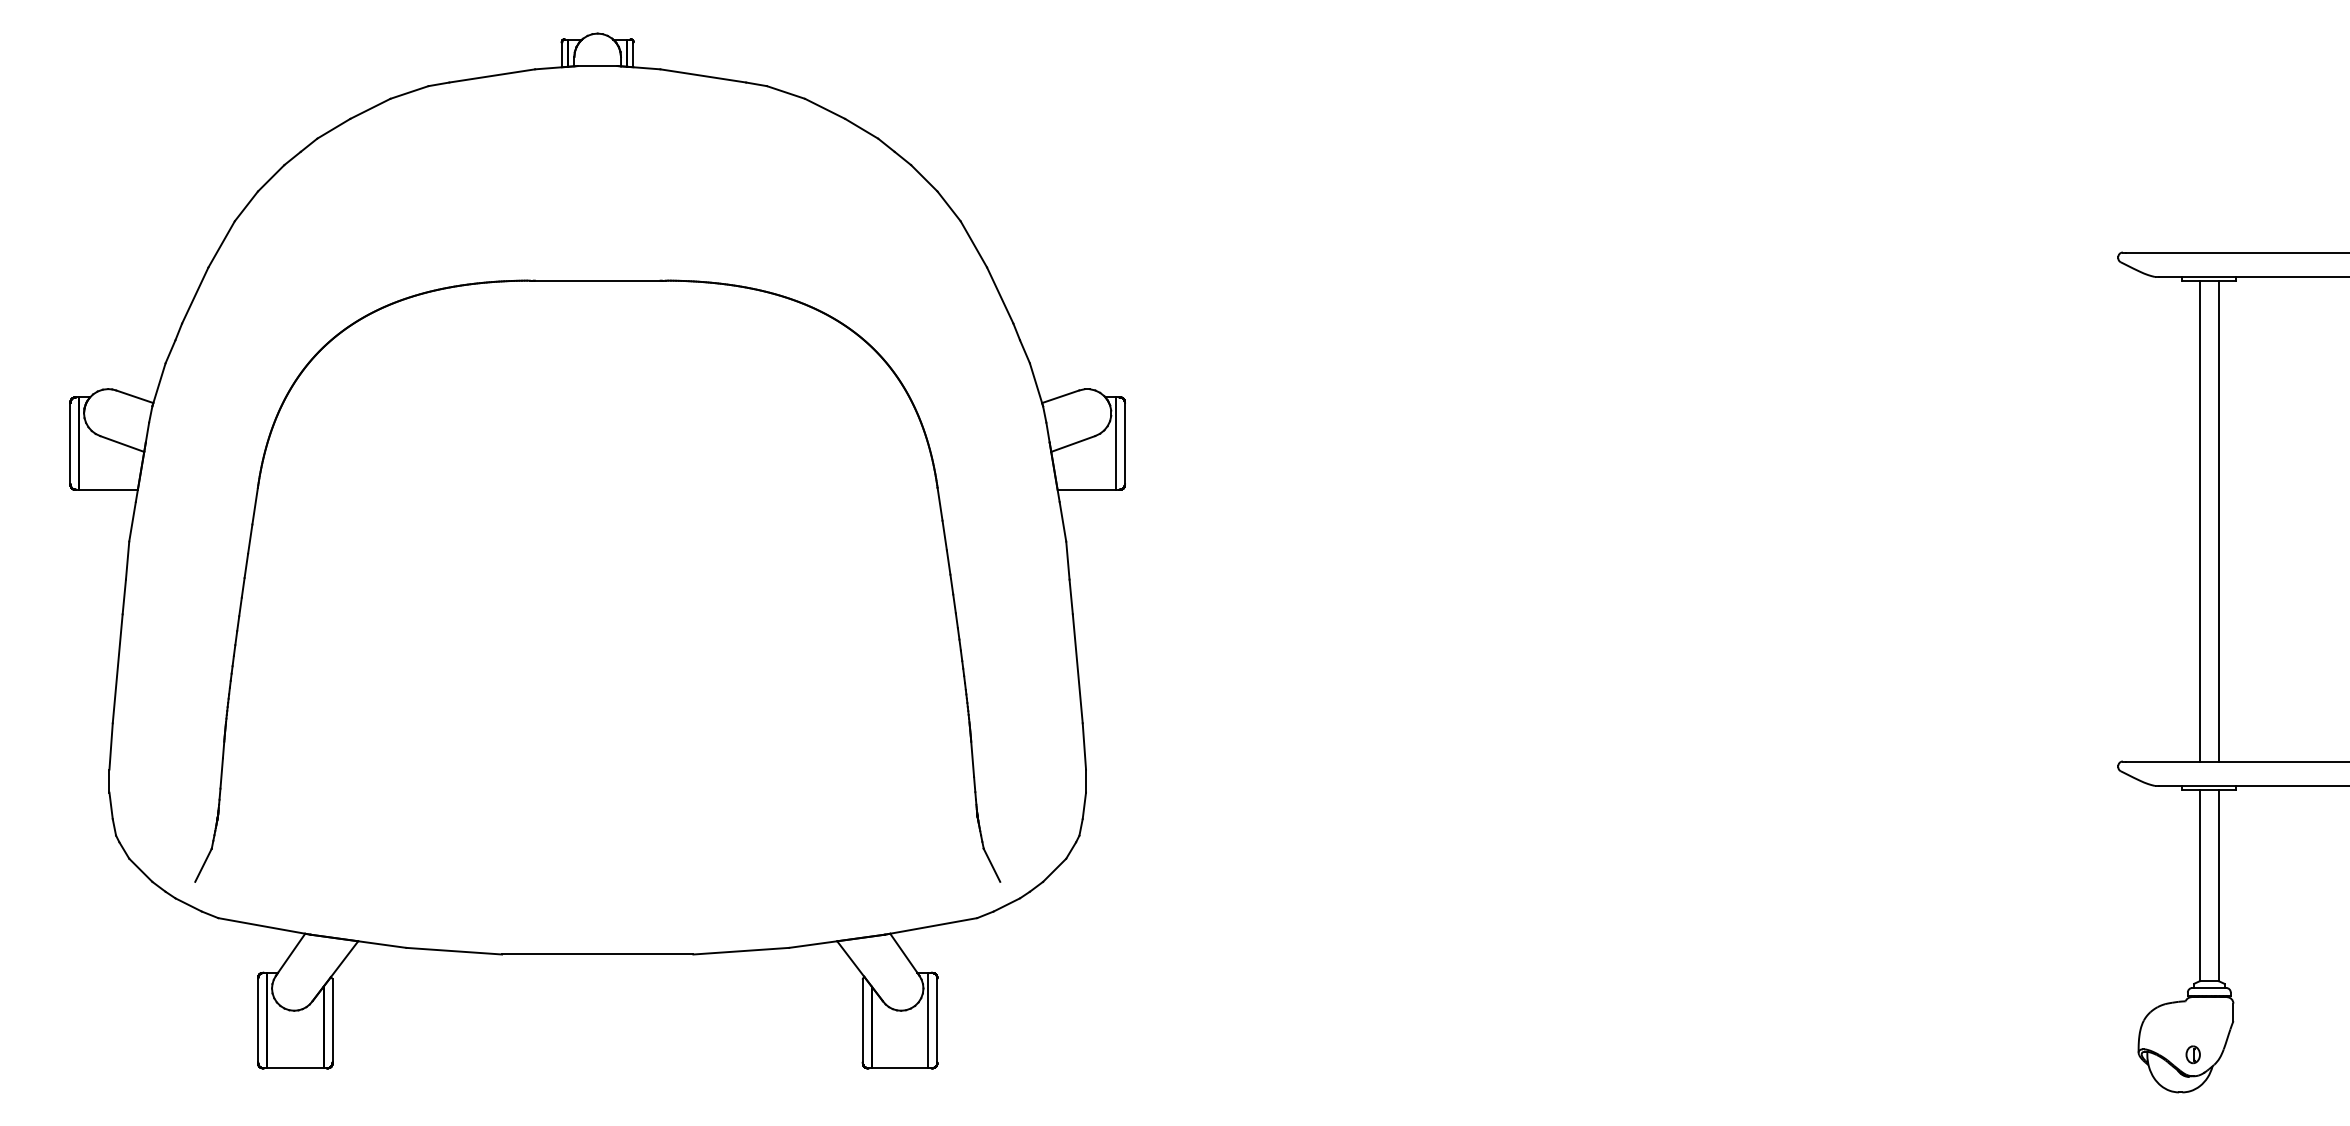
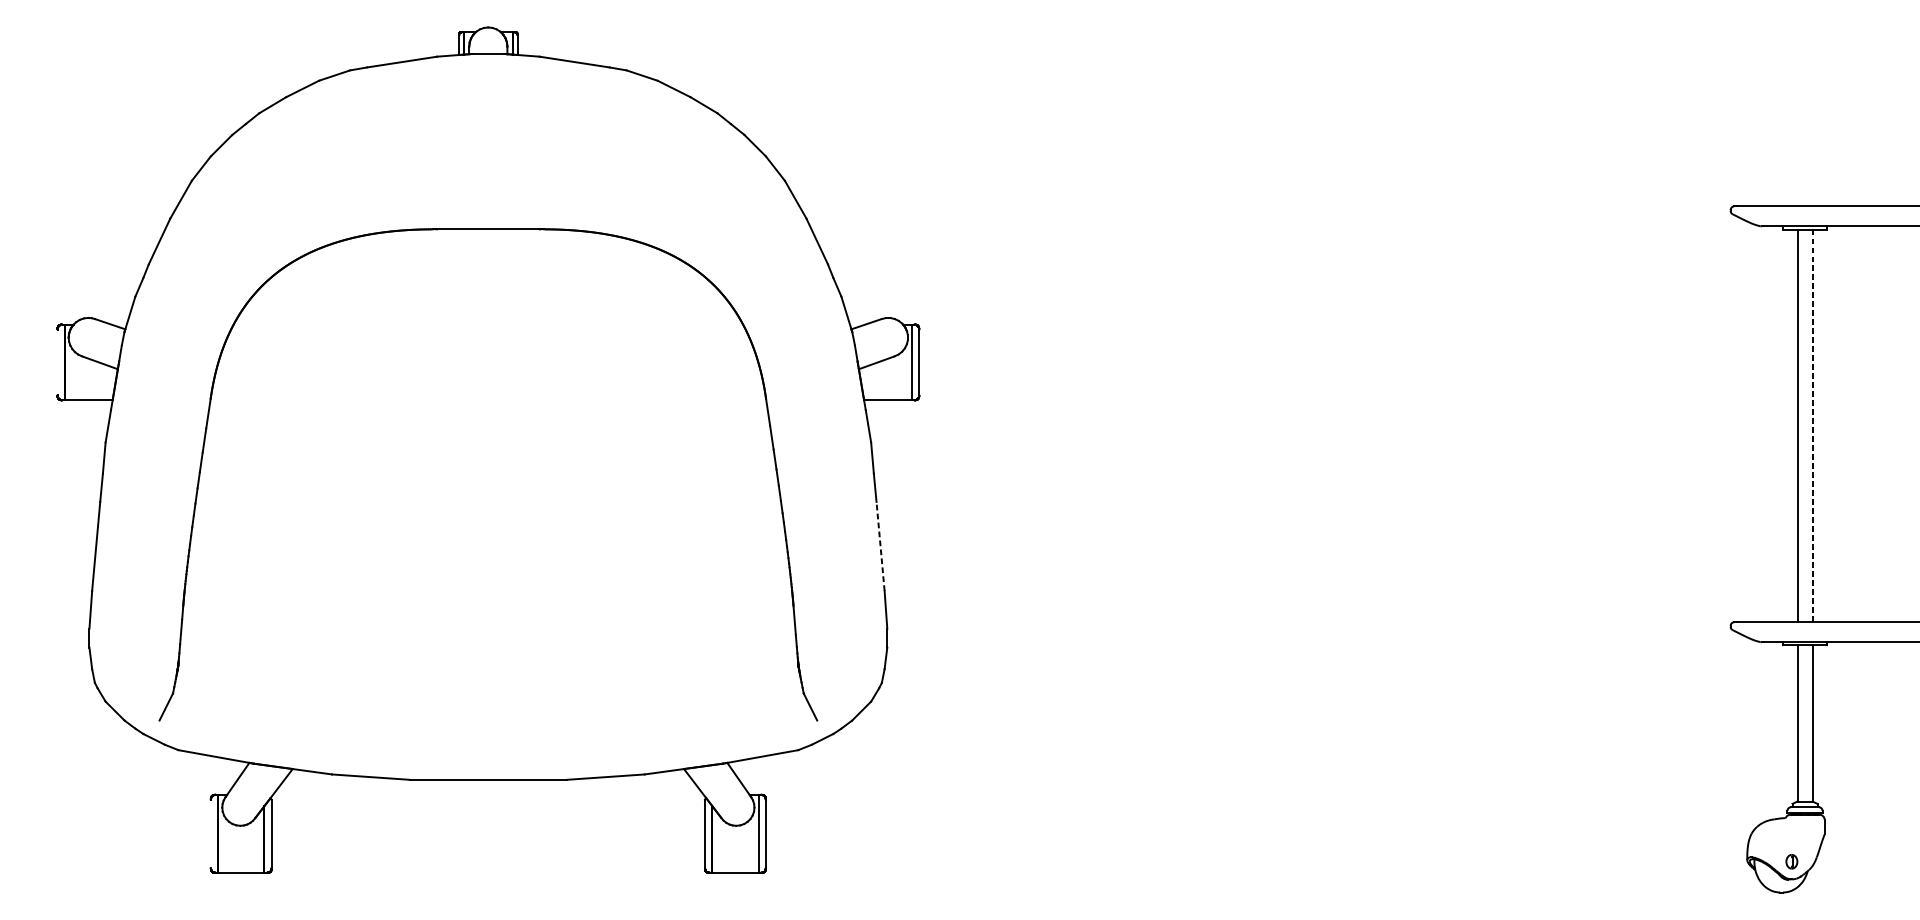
line: (70, 443) -> (57, 362), removed
line: (2218, 521) -> (1812, 426), solid -> dashed
line: (1077, 668) -> (880, 546), solid -> dashed
line: (258, 1020) -> (211, 833), removed

